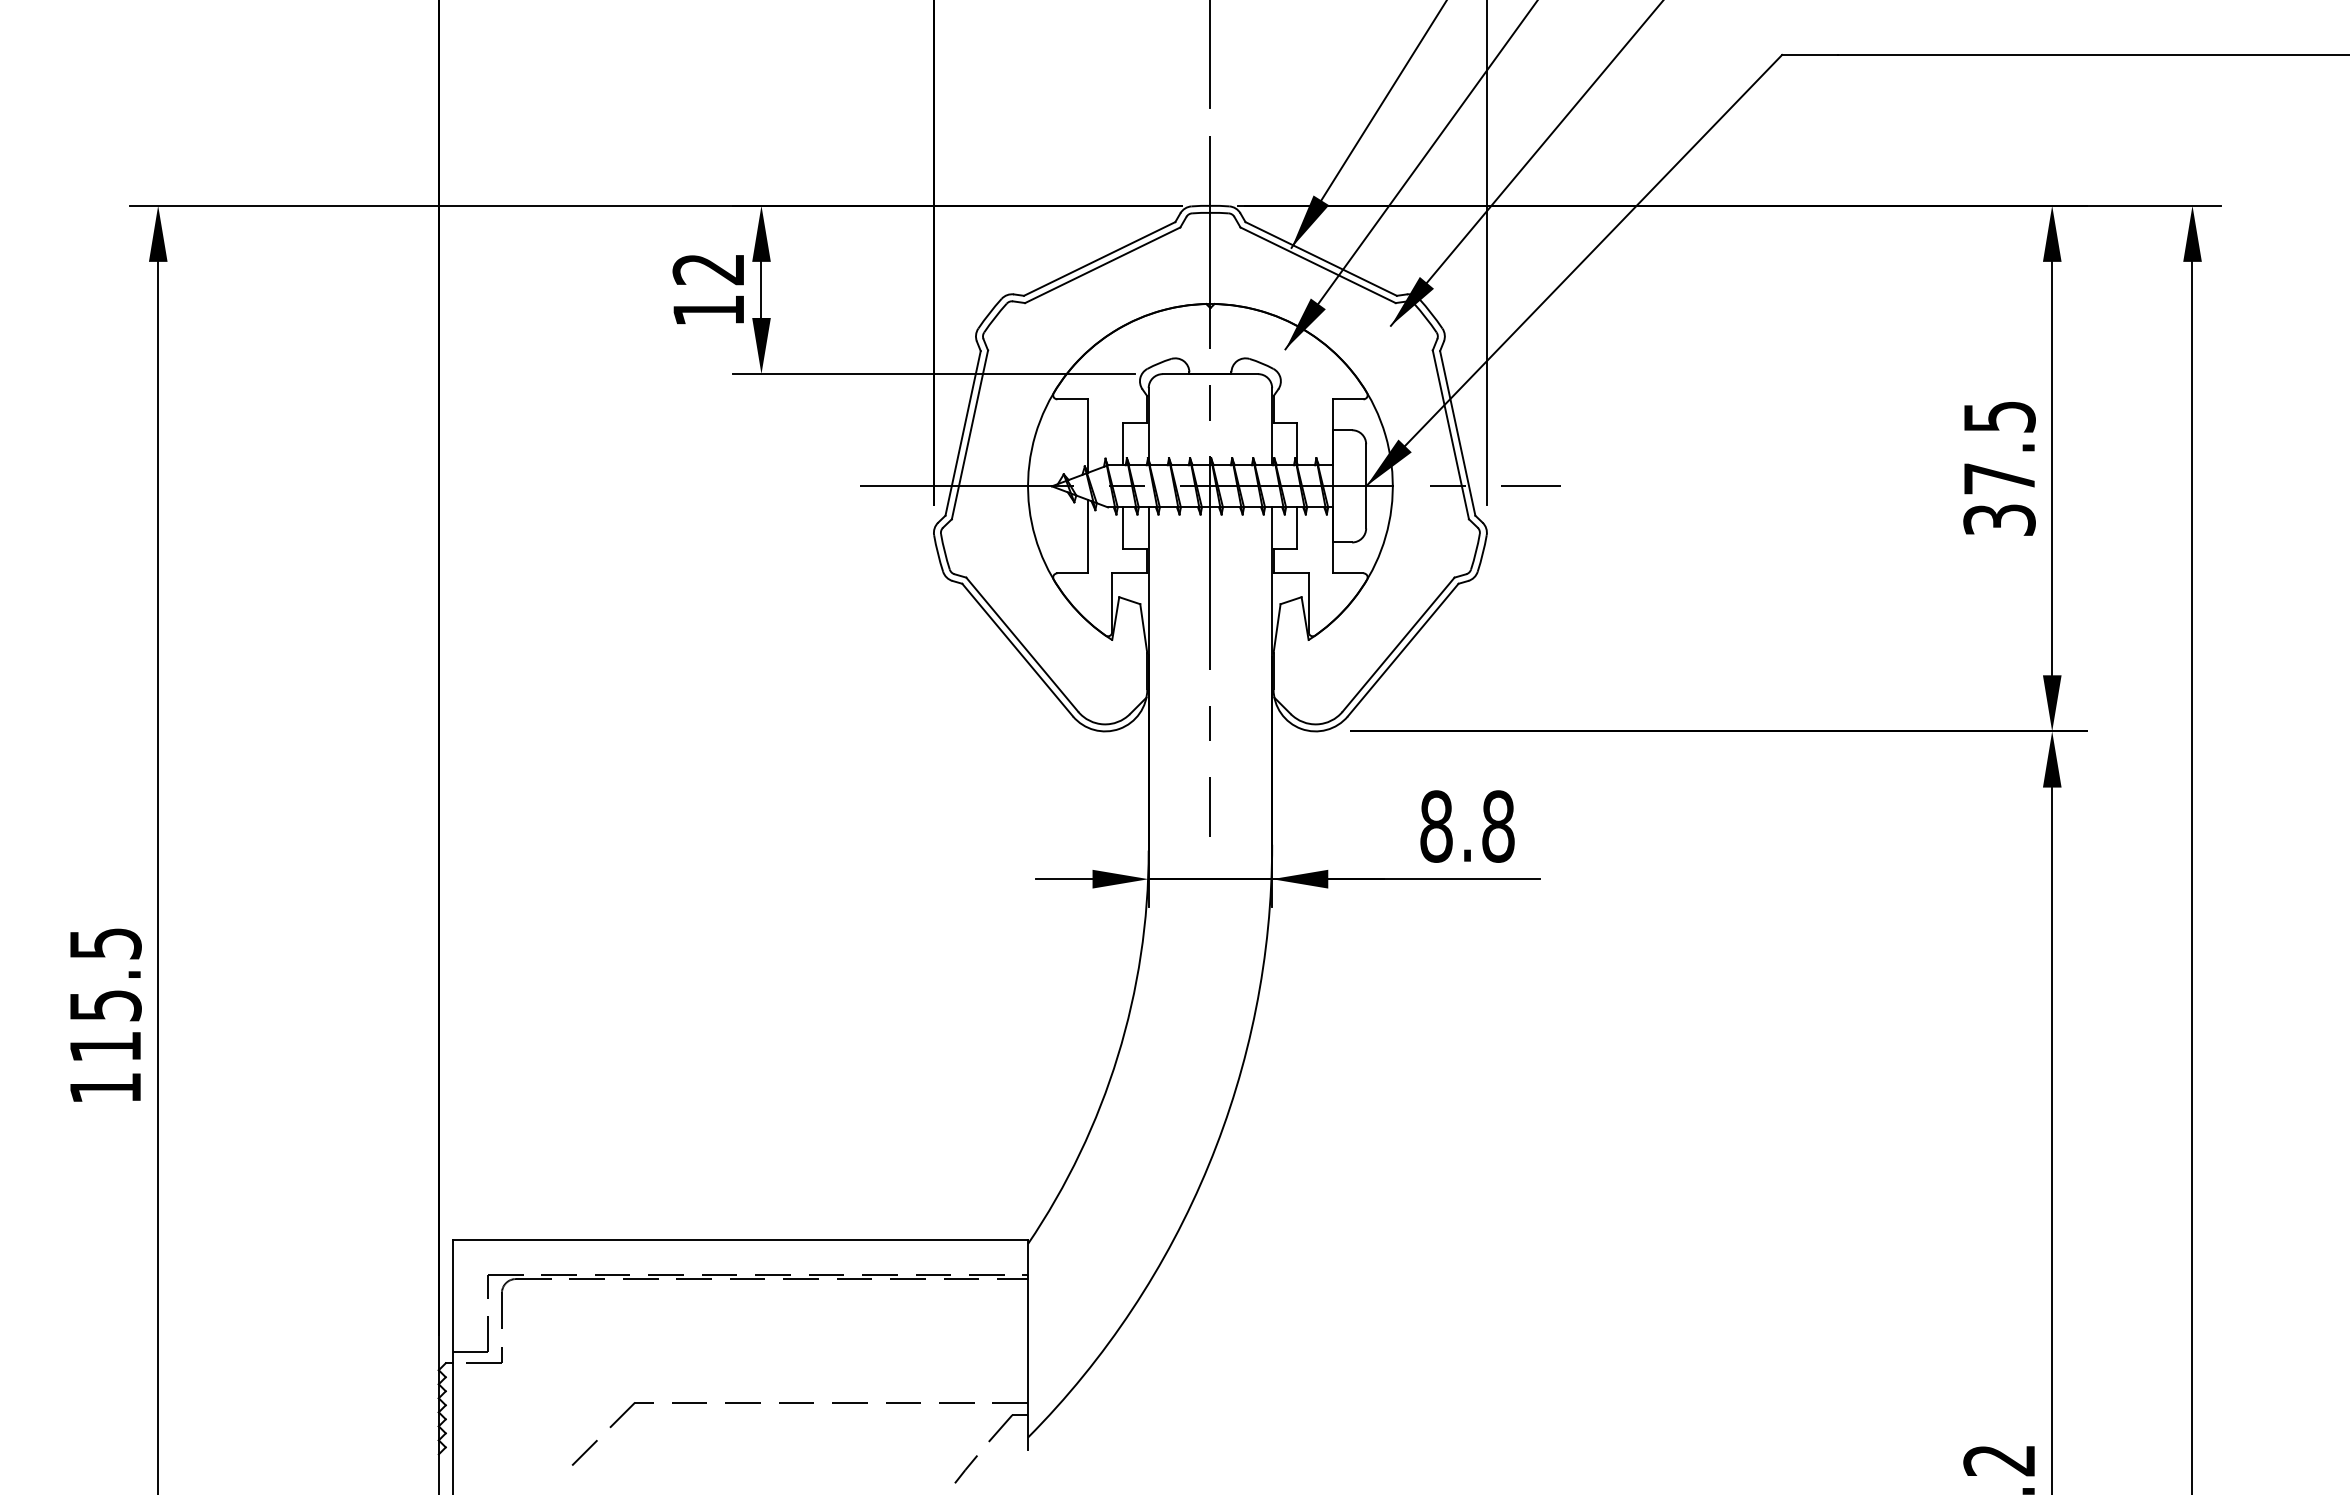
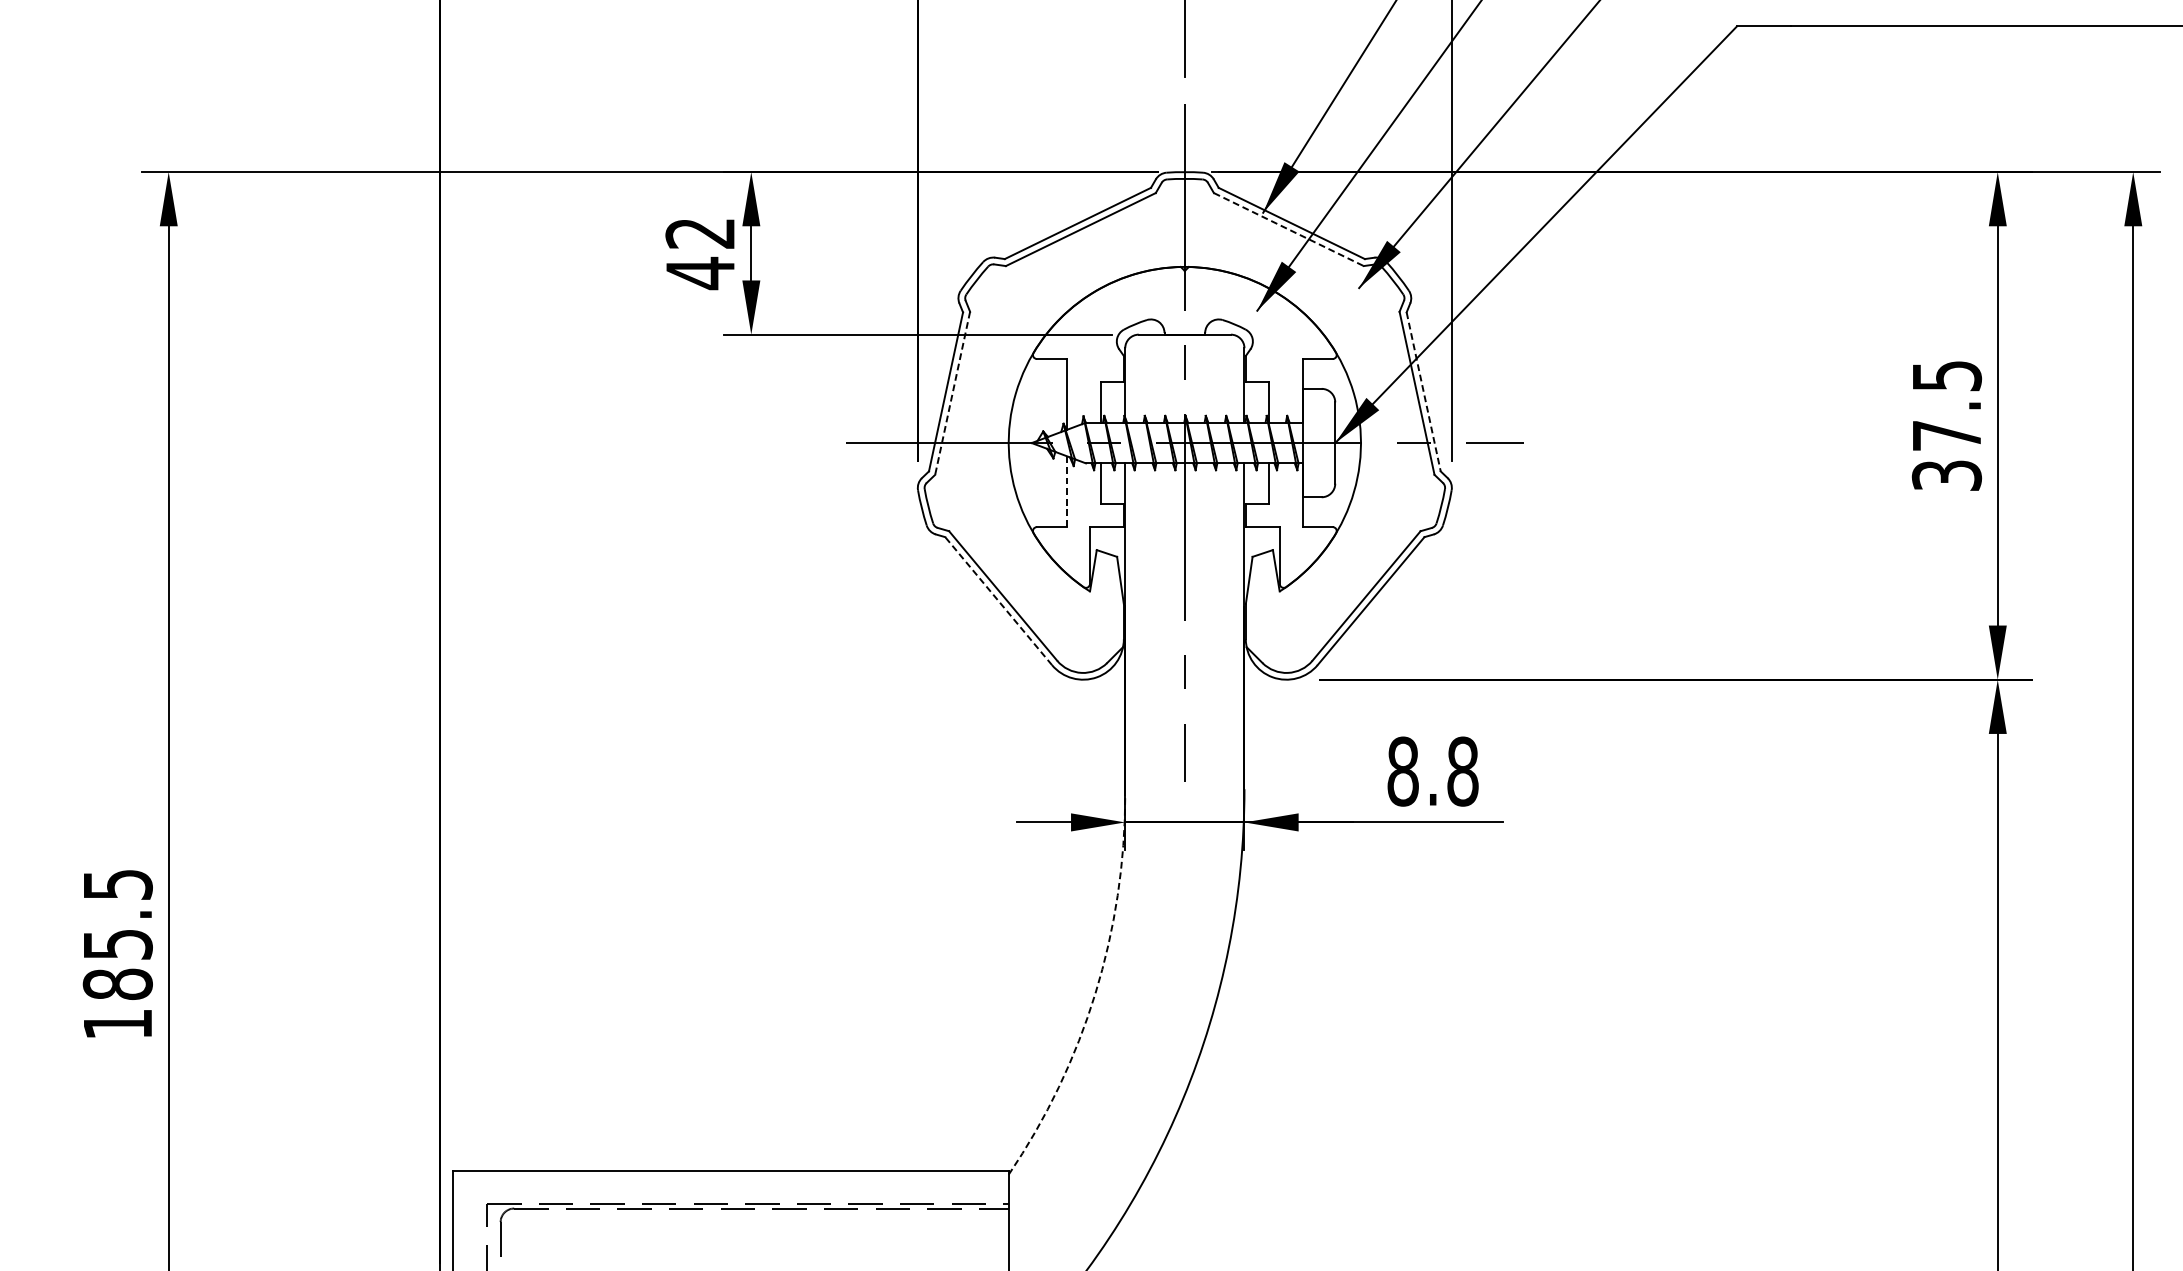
line: (1318, 265) -> (1289, 229), solid -> dashed
text: (708, 310) -> (700, 273), 12 -> 42
line: (1457, 433) -> (1423, 392), solid -> dashed
line: (969, 435) -> (952, 393), solid -> dashed
line: (1088, 536) -> (1067, 491), solid -> dashed
line: (1017, 649) -> (998, 600), solid -> dashed
text: (105, 1046) -> (117, 983), 115.5 -> 185.5
arc: (1117, 1056) -> (1095, 993), solid -> dashed

